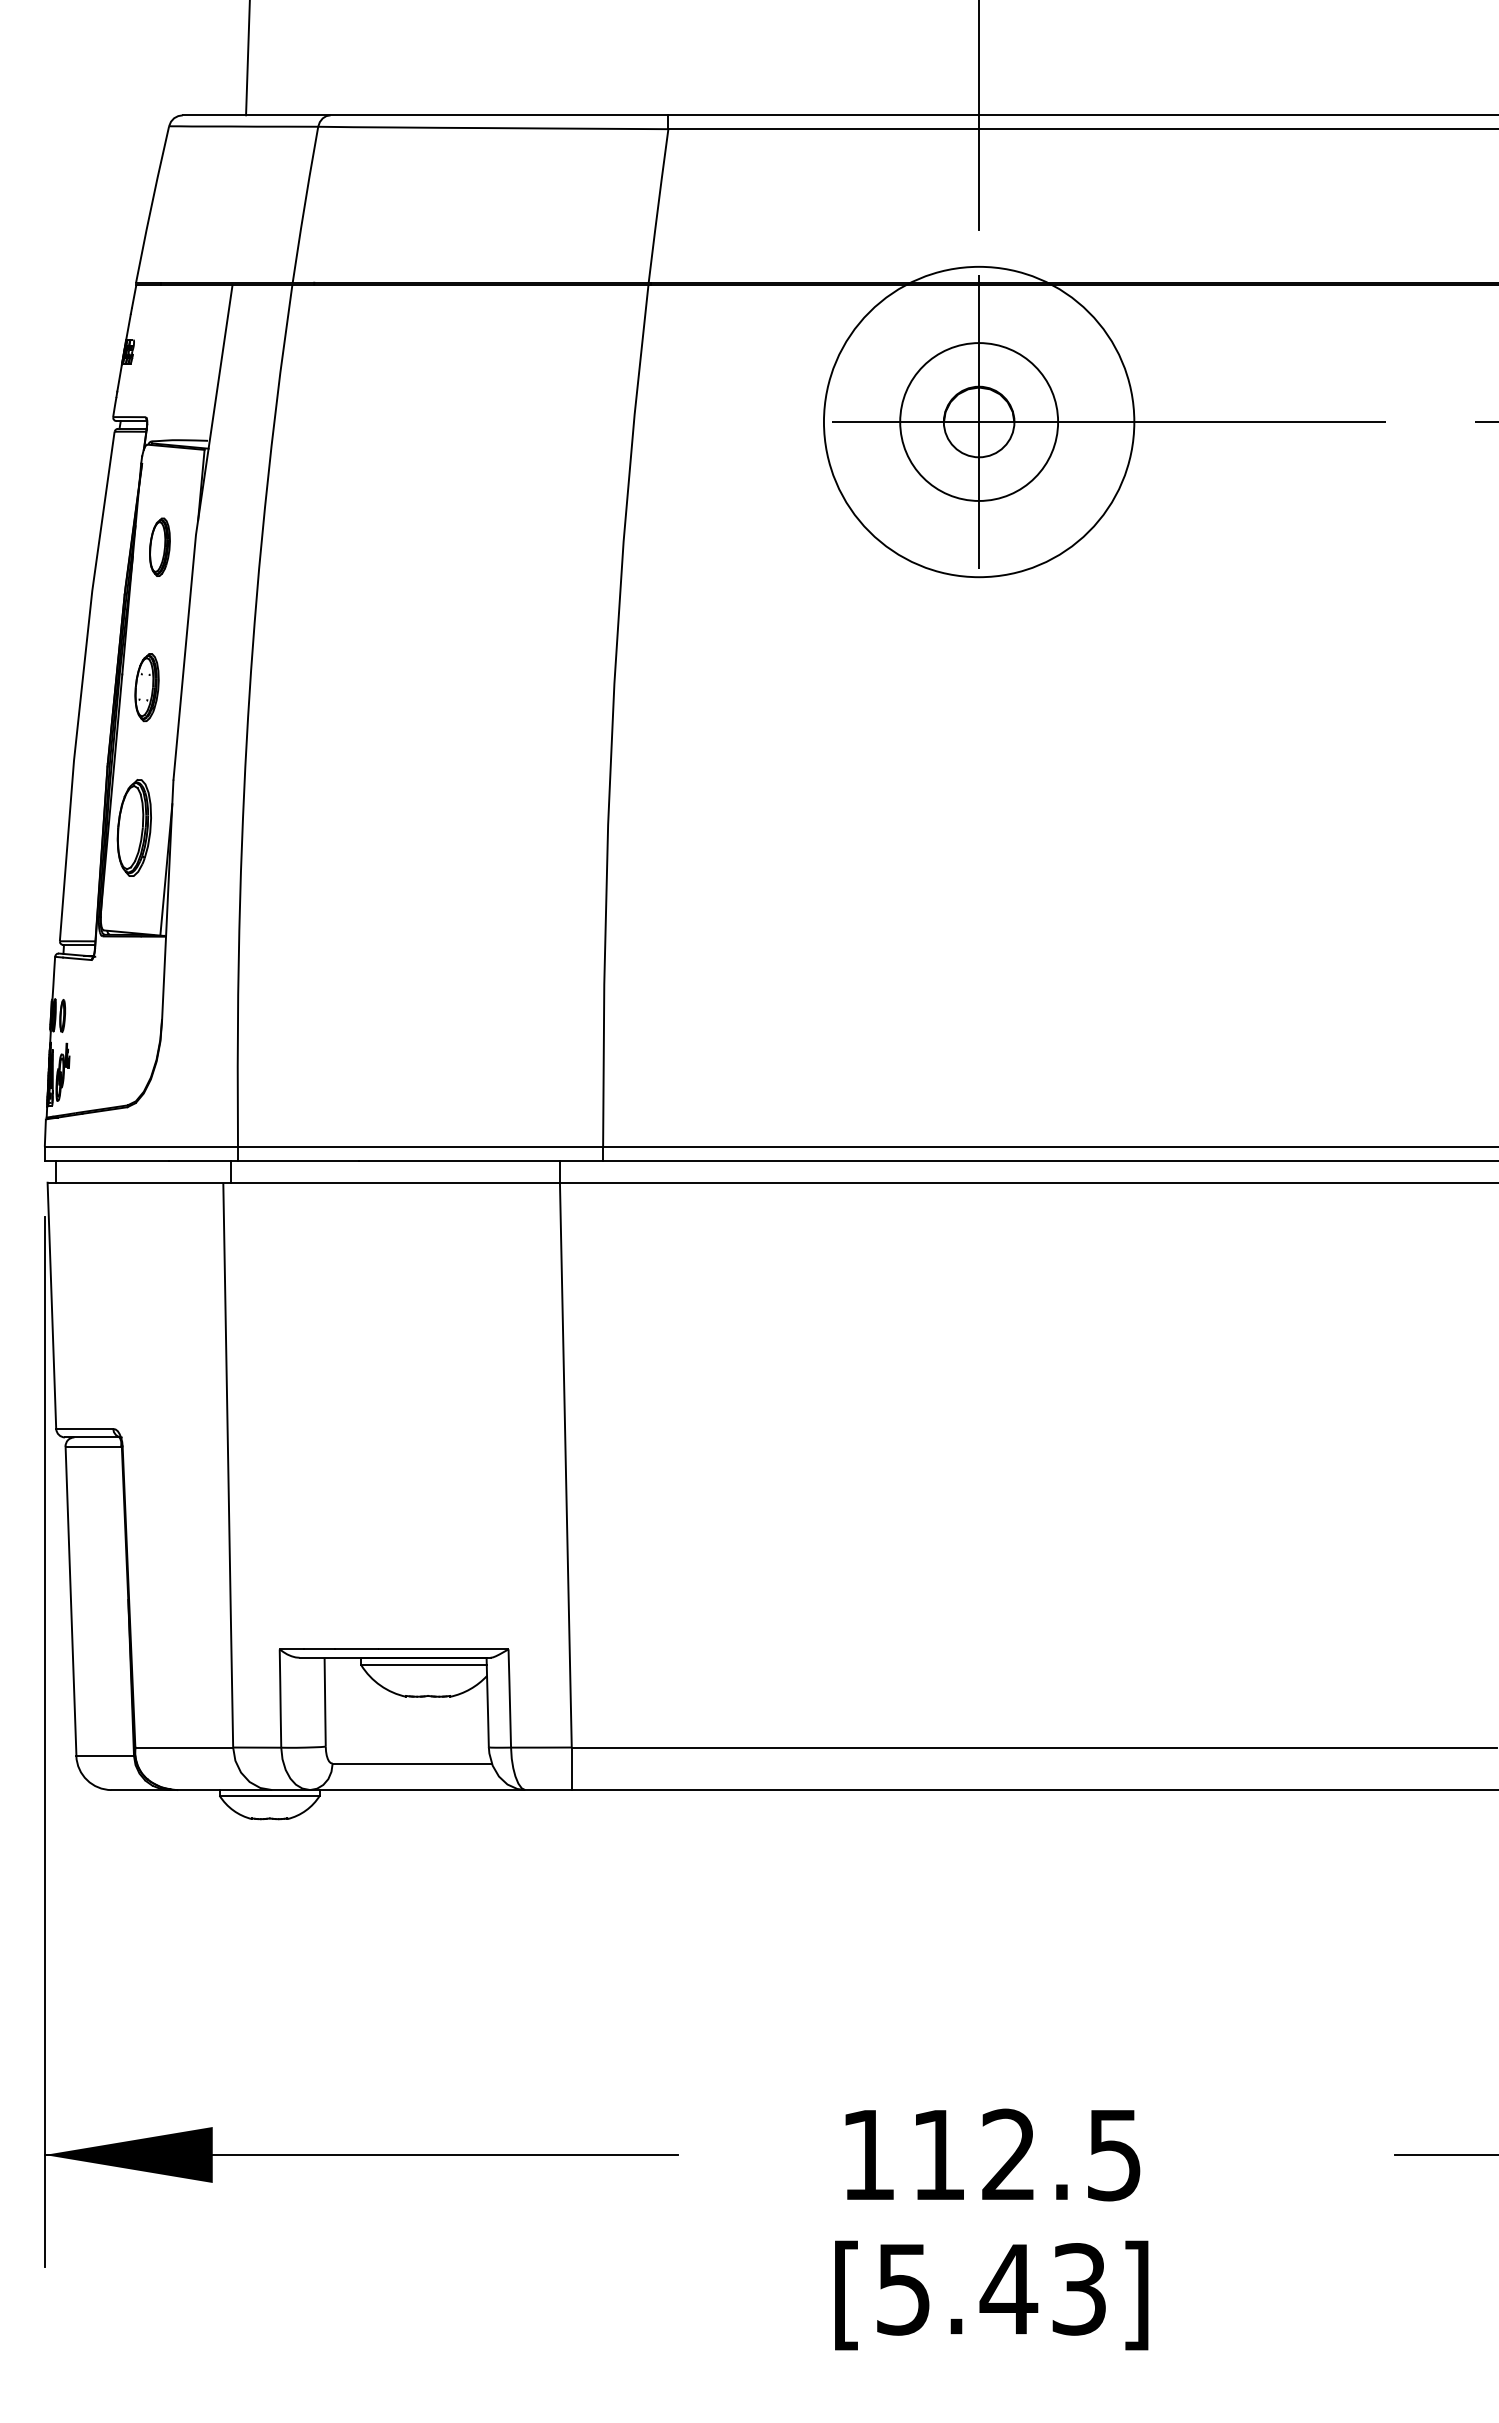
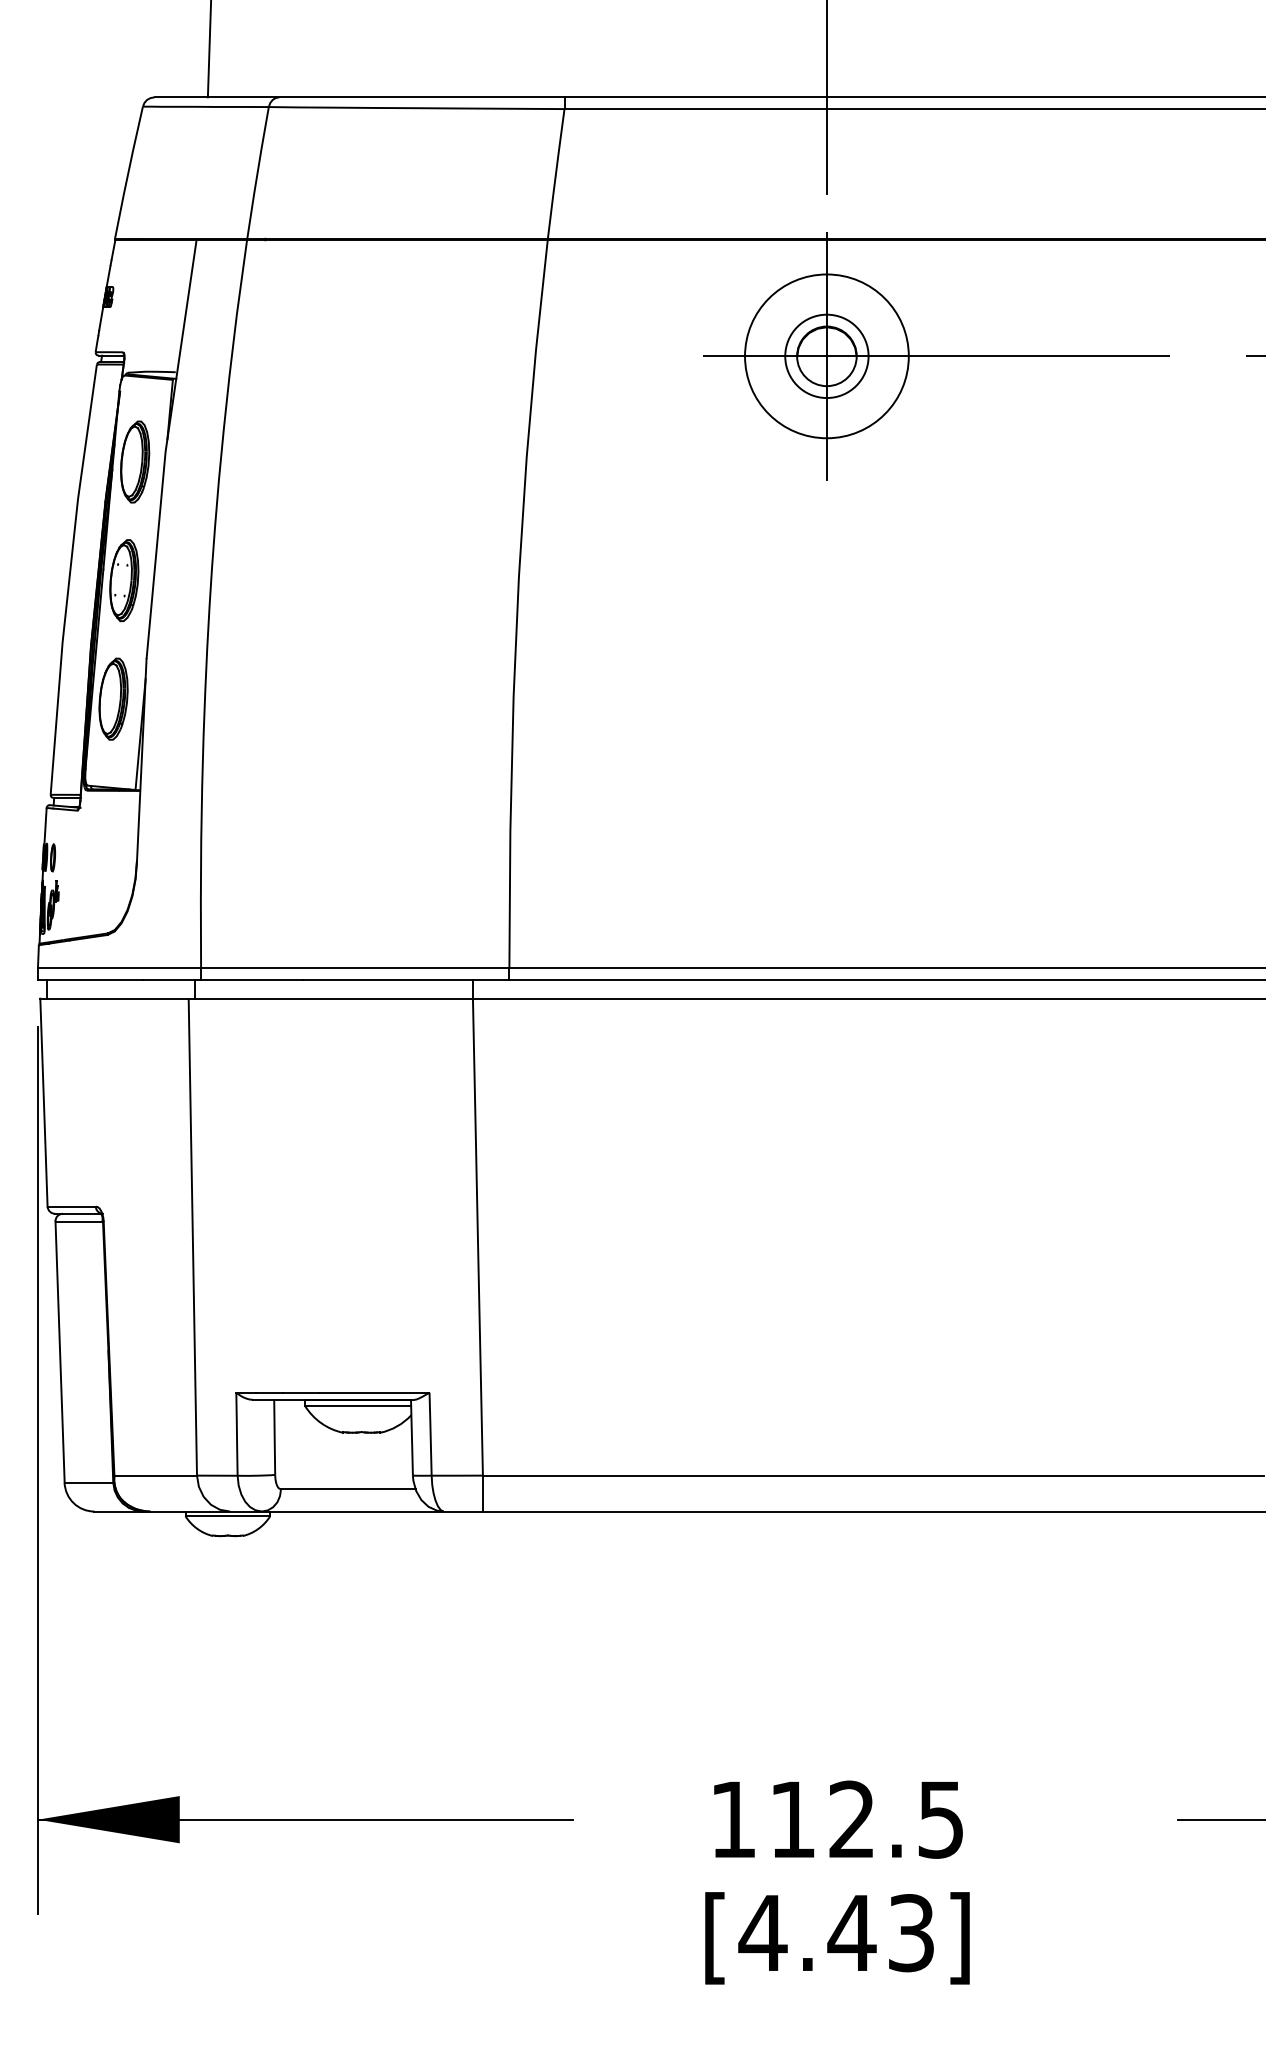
circle: (978, 421) -> (826, 355), size x0.62
circle: (979, 422) -> (827, 356), size x0.62
part: (159, 547) -> (134, 462), size x1.67
part: (146, 687) -> (123, 580), size x1.43
text: (903, 2289) -> (763, 1933), [5.43] -> [4.43]

